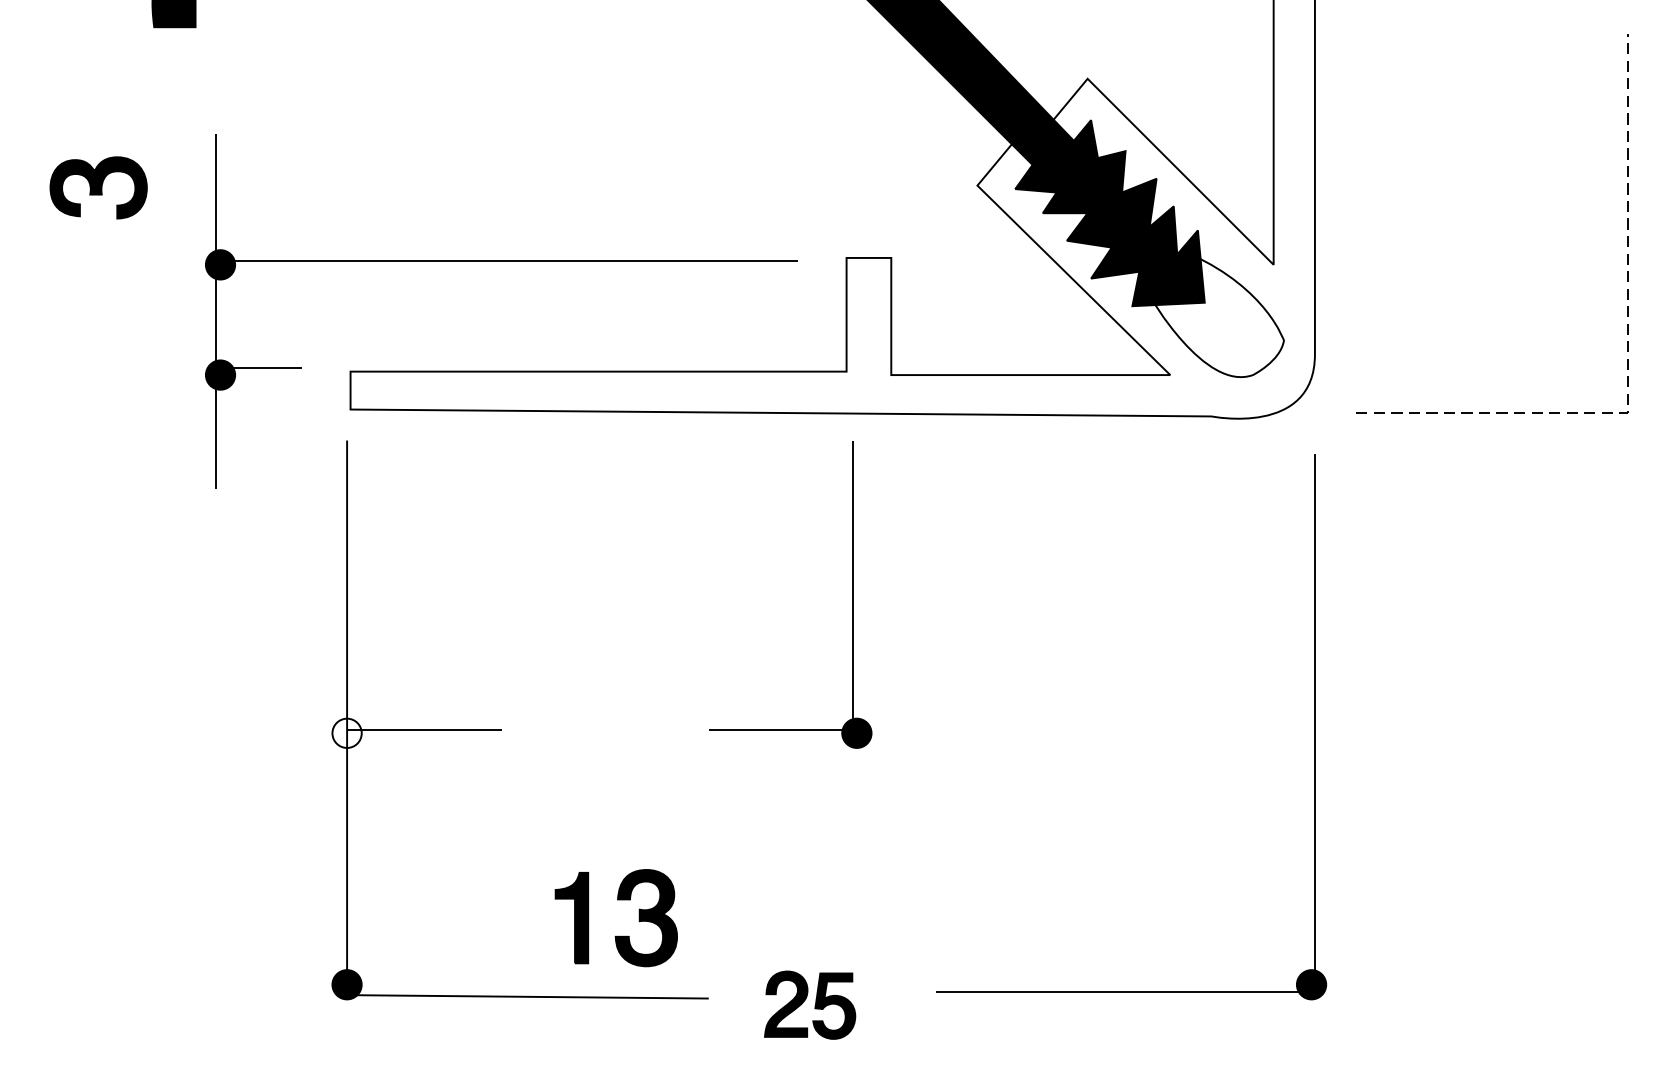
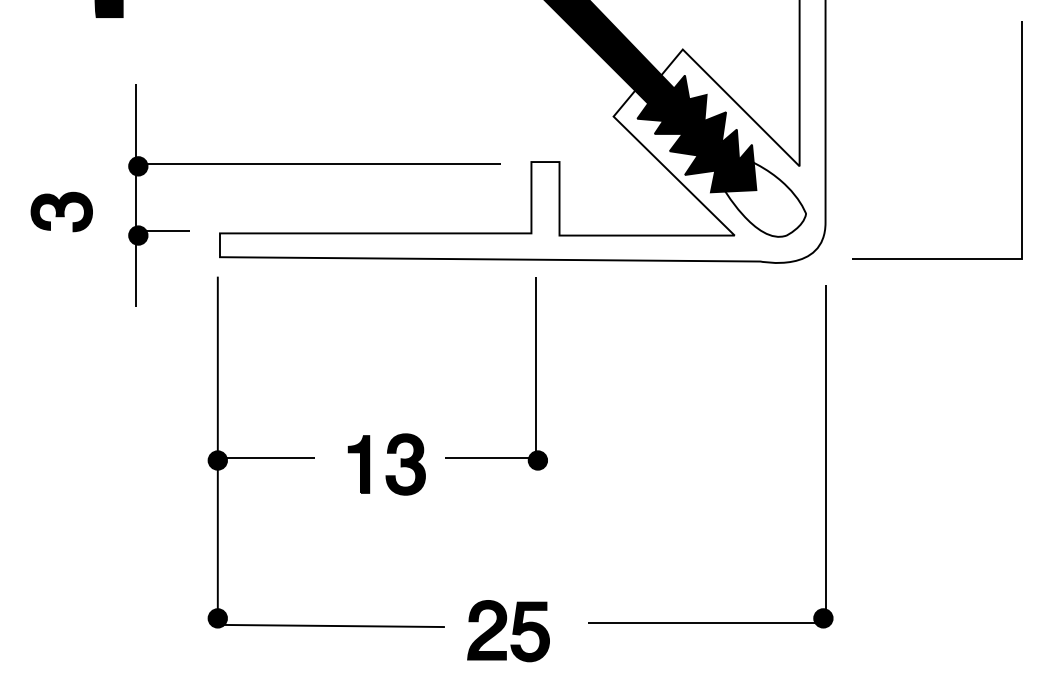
part: (98, 187) -> (61, 211), moved
line: (1628, 360) -> (1022, 226), dashed -> solid
fill: (346, 733) -> (217, 460), added
part: (615, 935) -> (386, 475), moved
part: (810, 1005) -> (508, 631), size x1.43

